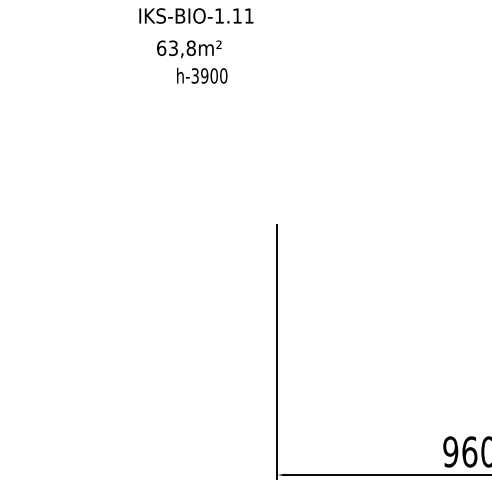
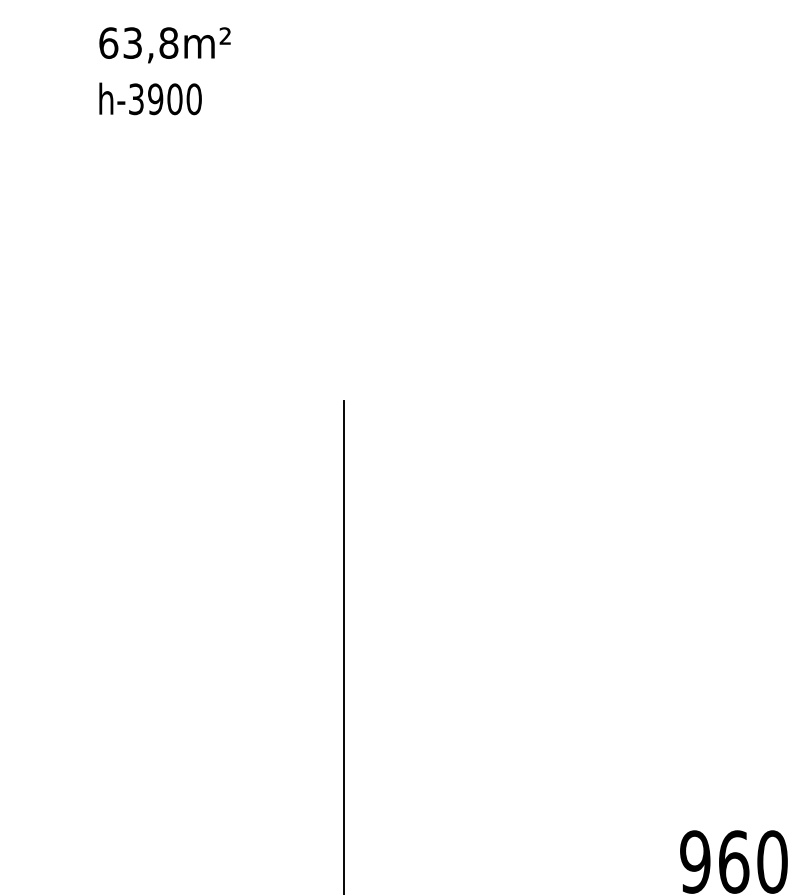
text: (202, 75) -> (151, 98), moved

